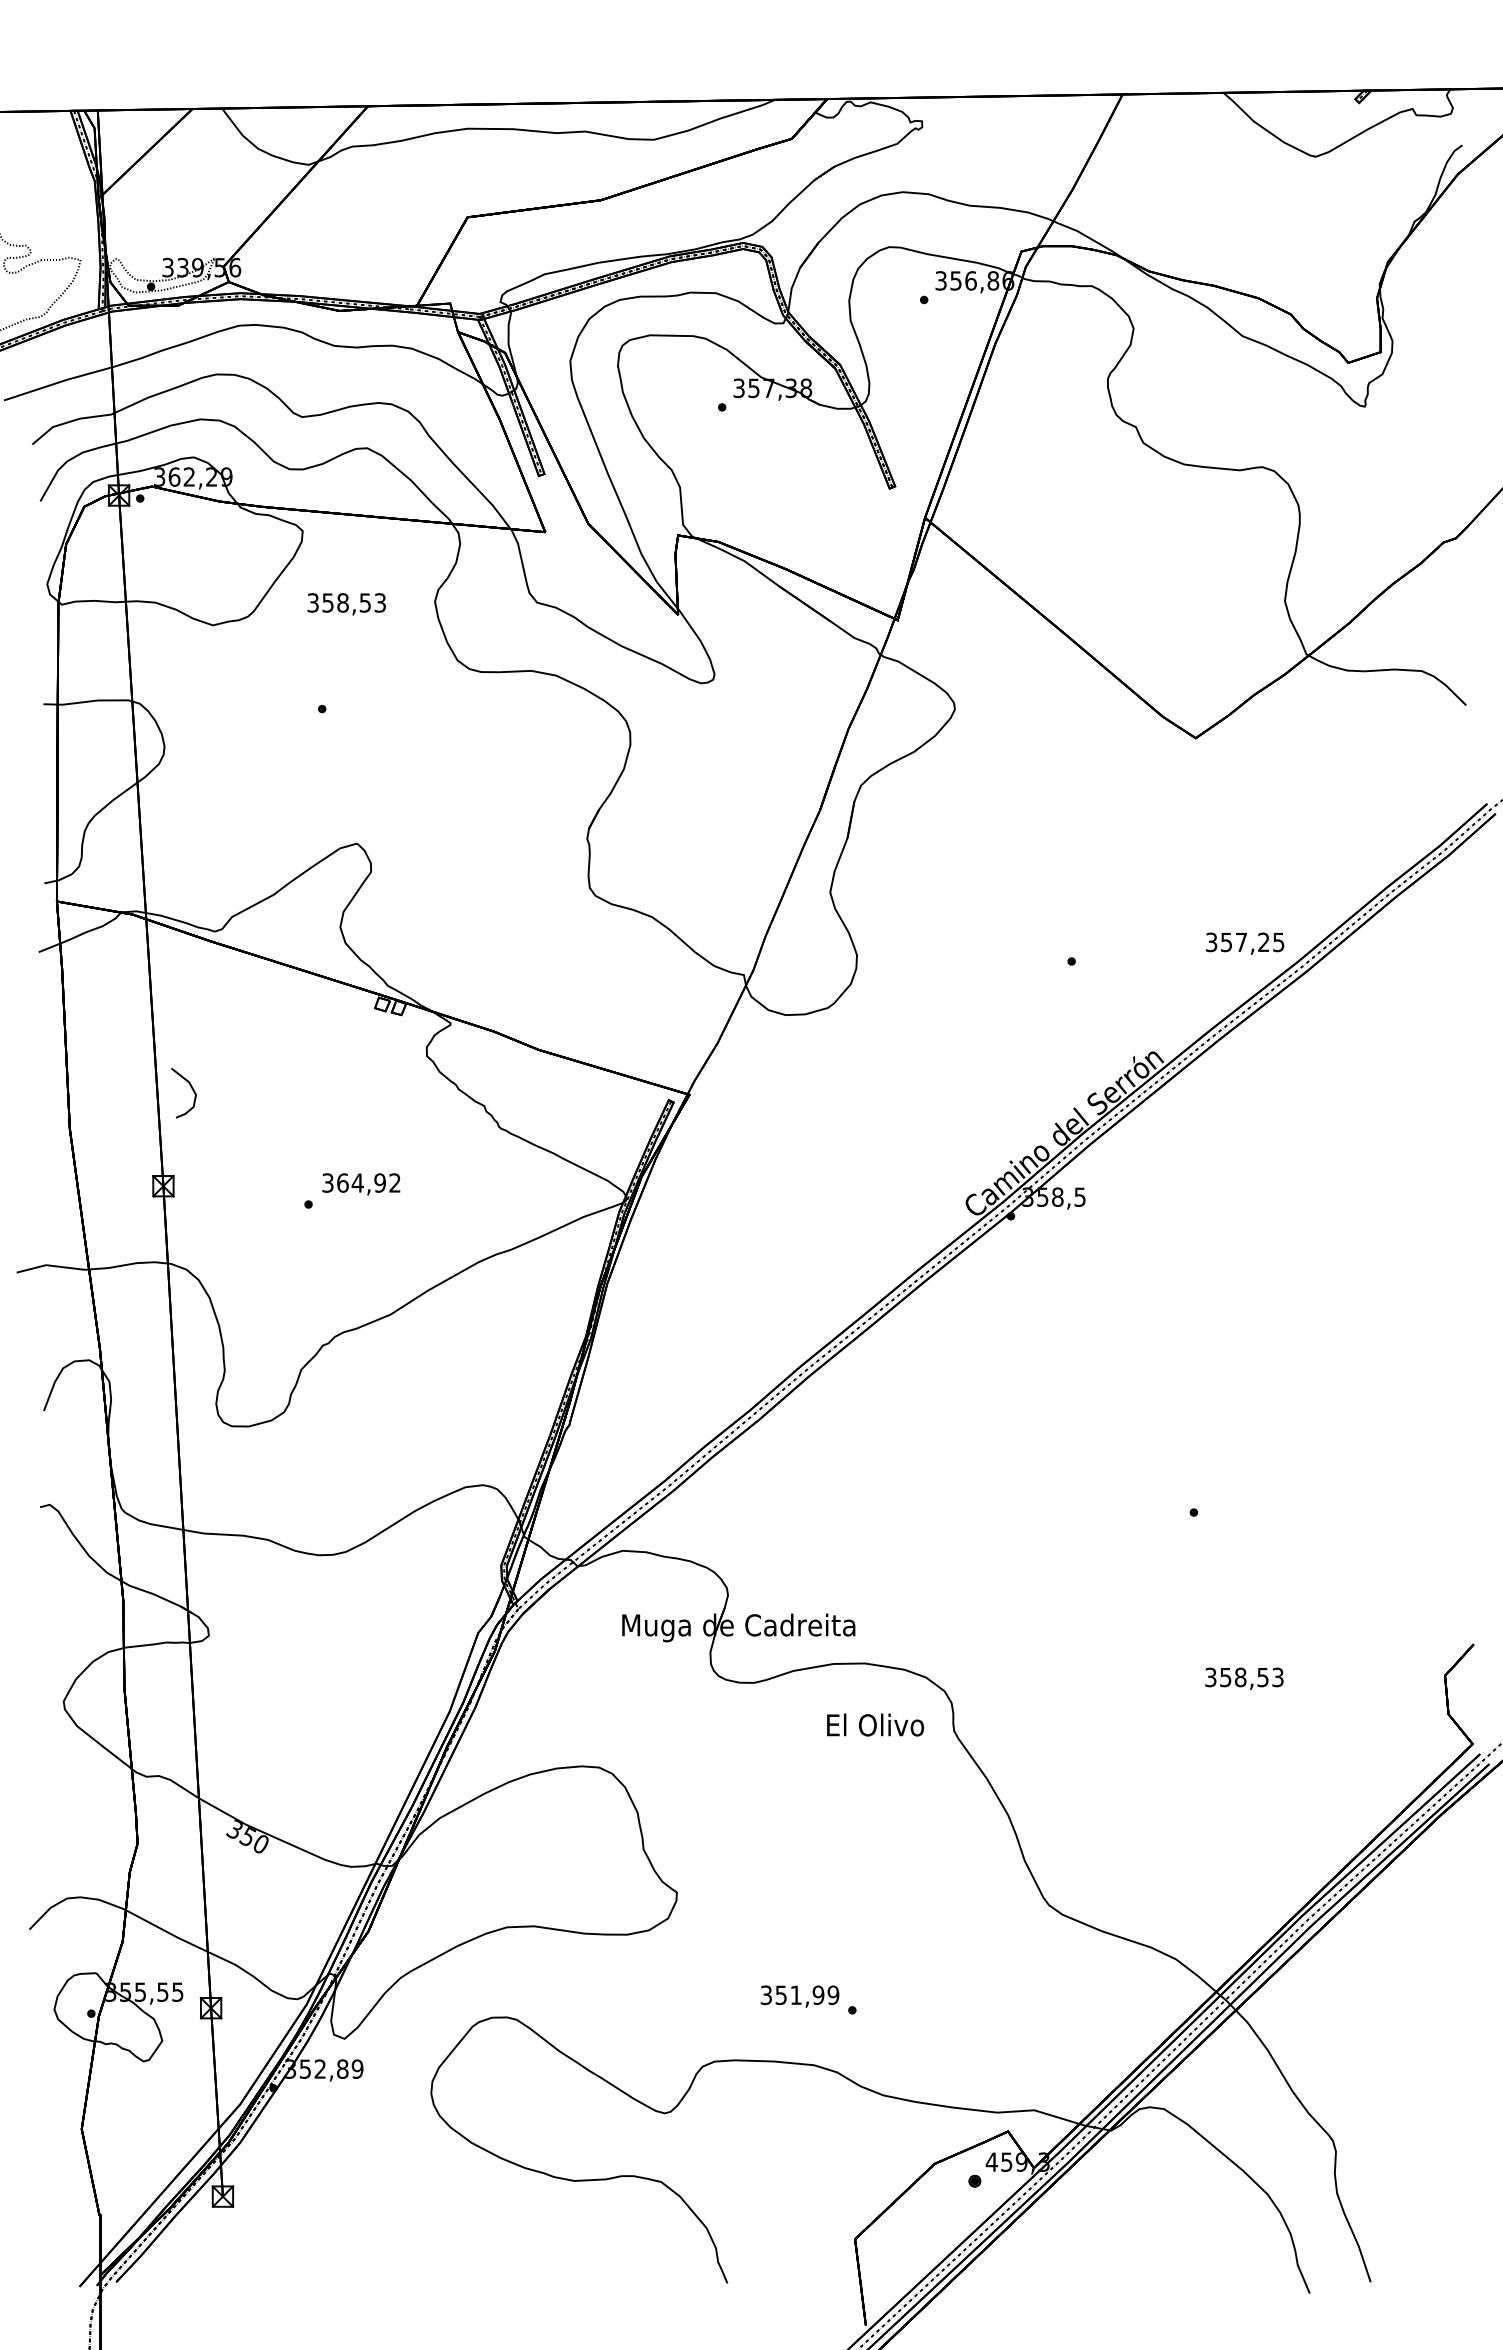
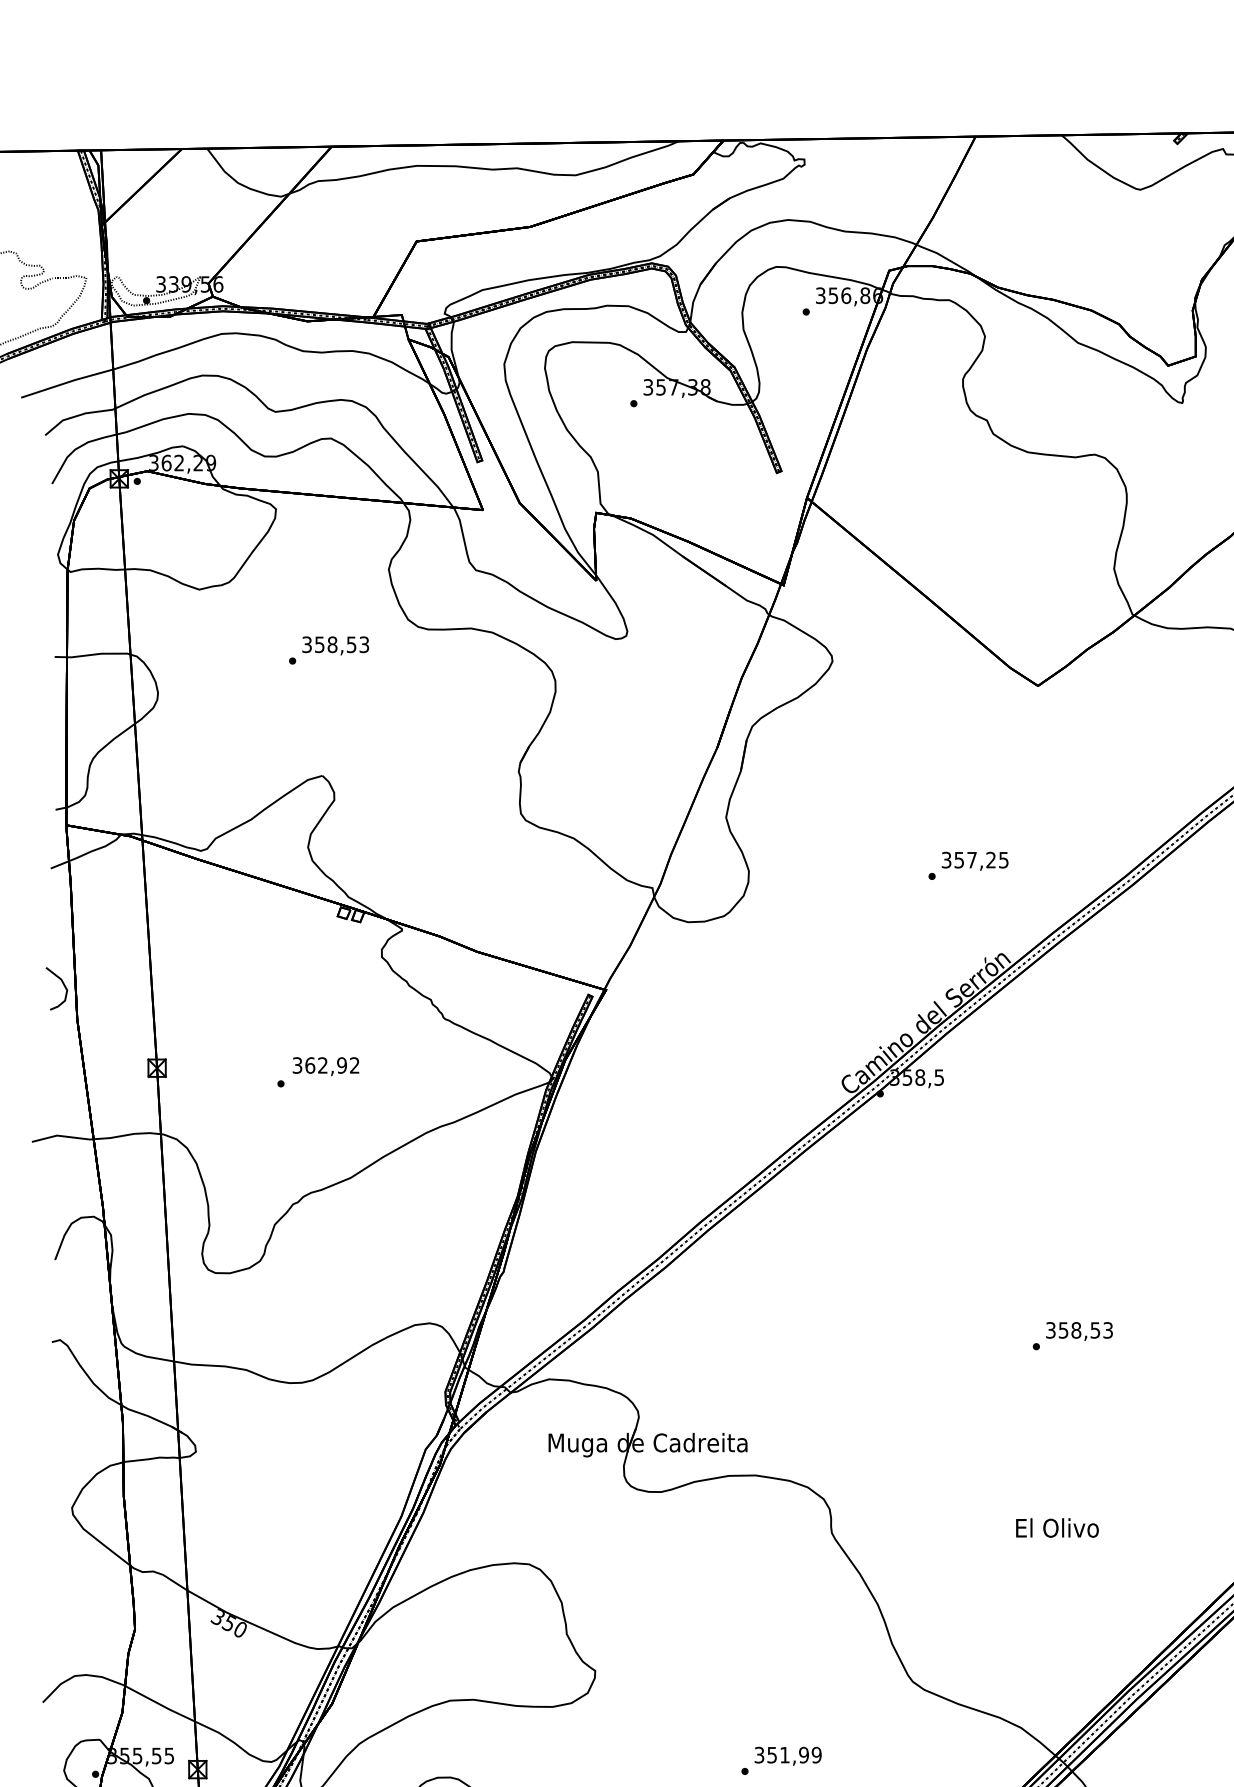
text: (346, 604) -> (335, 646), moved
text: (1245, 943) -> (975, 861), moved
curve: (191, 1088) -> (63, 984), moved
text: (357, 1182) -> (322, 1065), 364,92 -> 362,92
text: (1244, 1678) -> (1079, 1331), moved
text: (875, 1724) -> (1057, 1527), moved
text: (799, 1996) -> (787, 1756), moved

